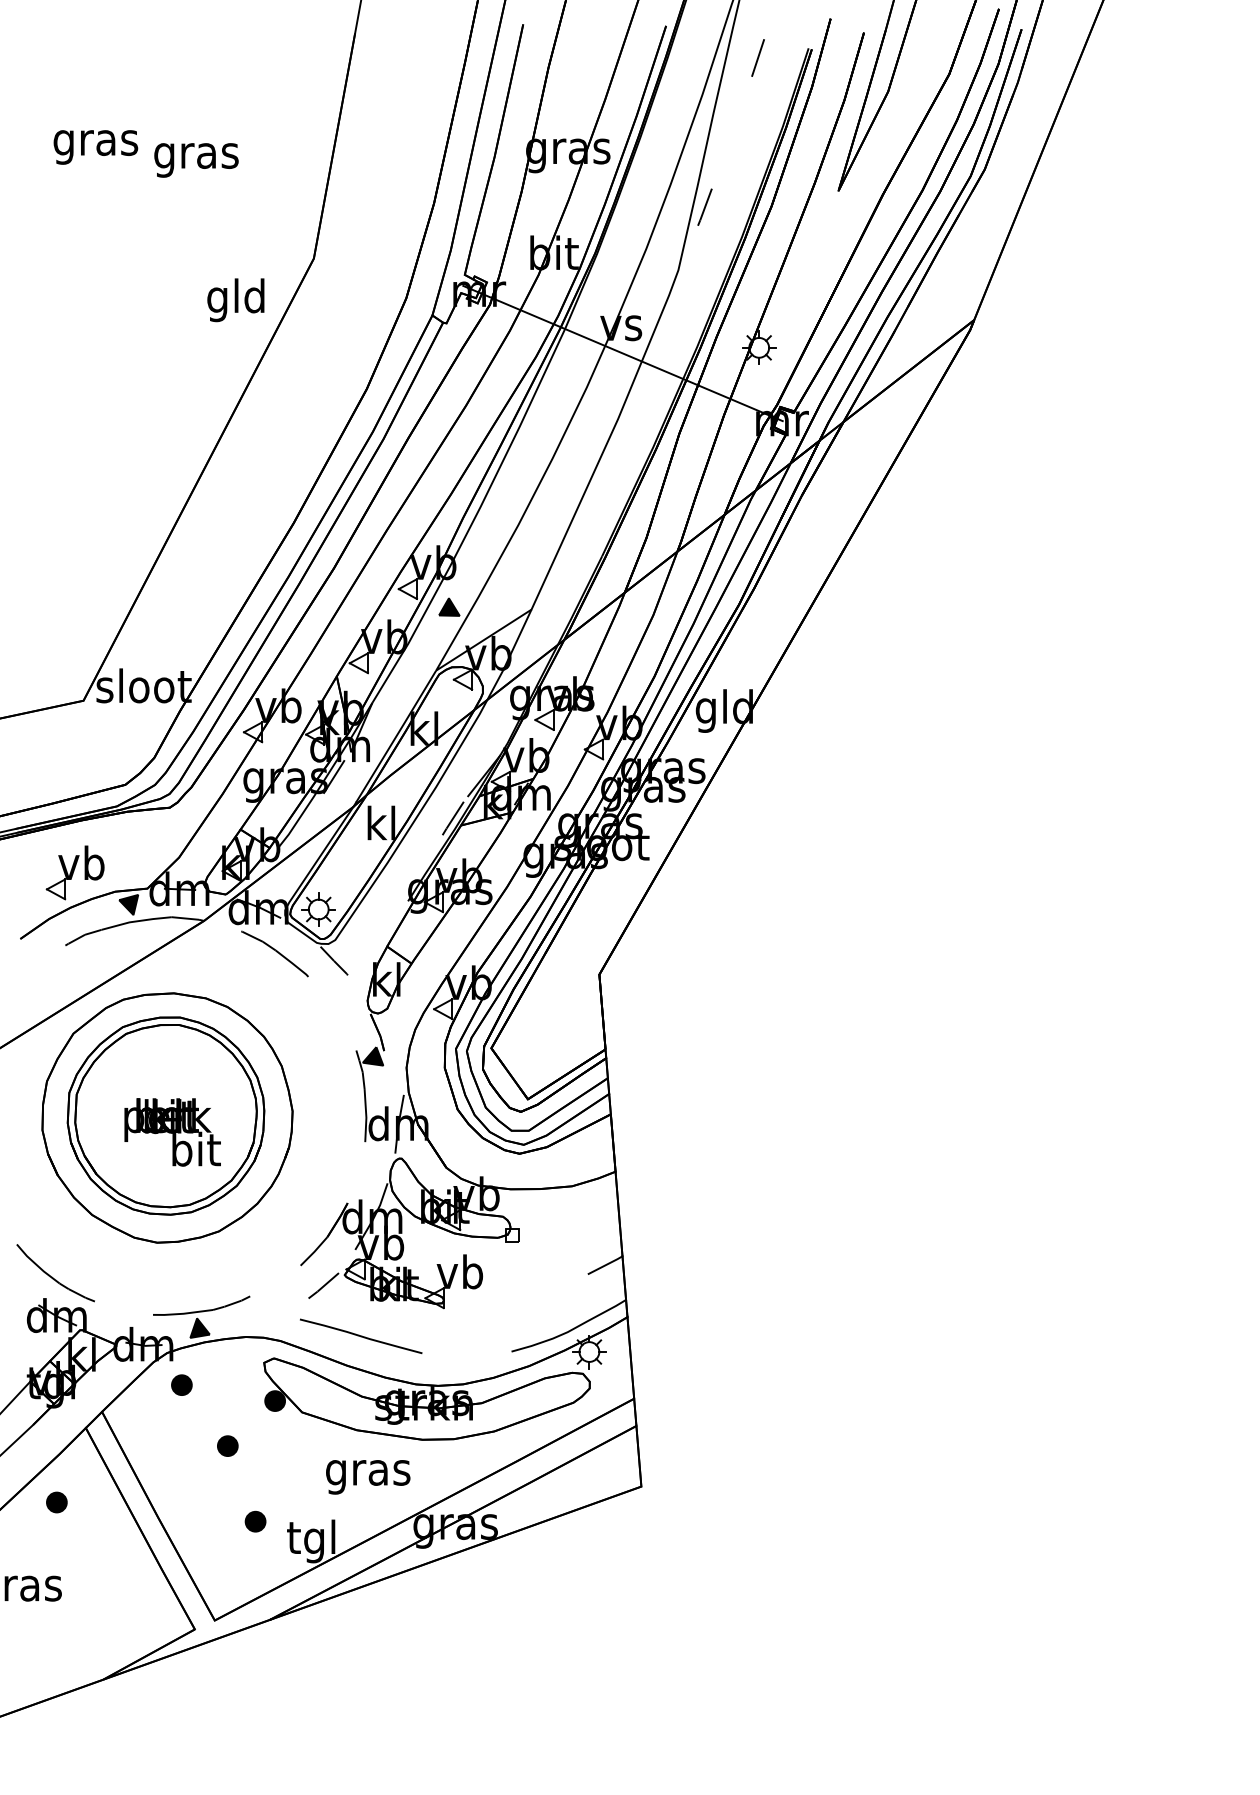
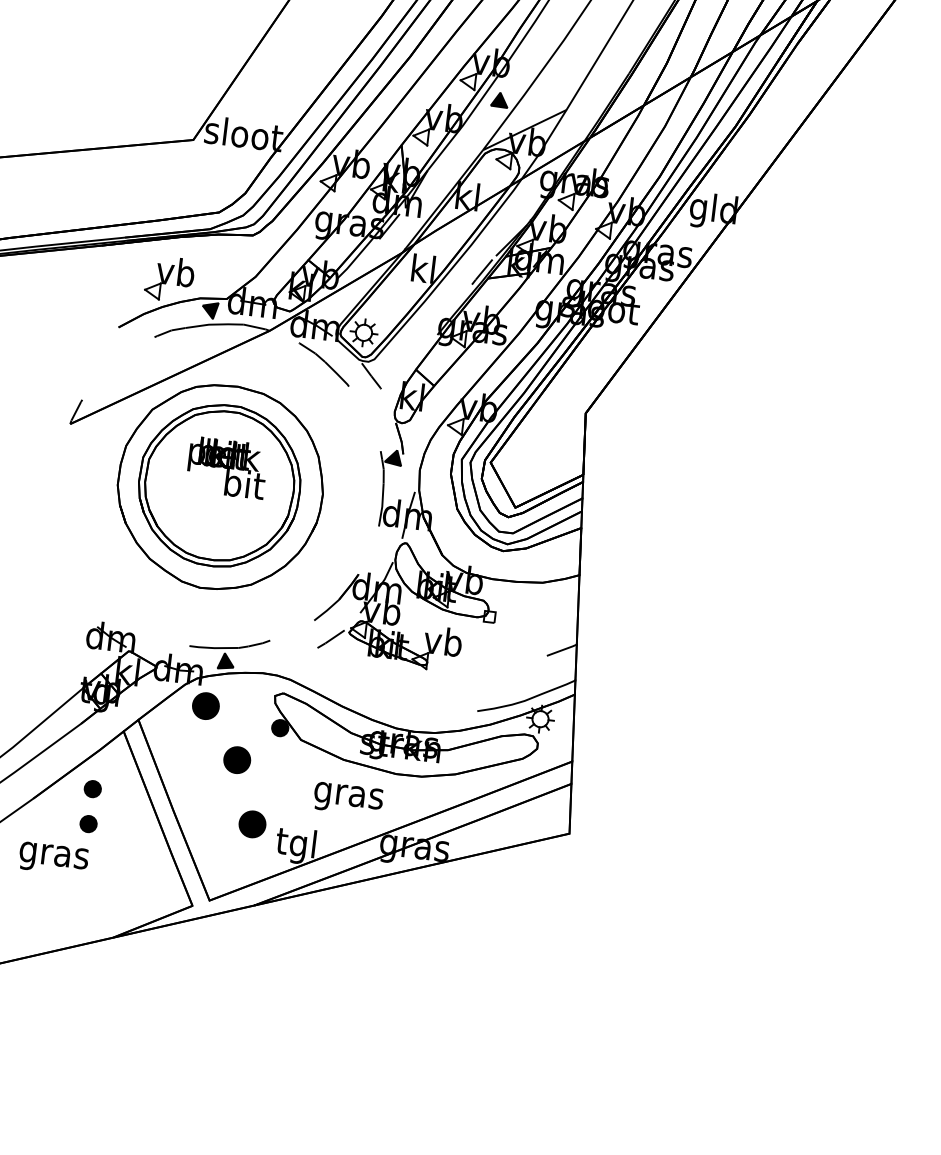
text: (172, 1132) -> (227, 468), moved
part: (55, 1273) -> (114, 602), removed
line: (361, 1335) -> (356, 683), removed
part: (181, 1384) -> (205, 705), size x1.6
part: (227, 1445) -> (237, 759), size x1.6
part: (255, 1521) -> (252, 824), size x1.6
part: (56, 1545) -> (88, 824), added

